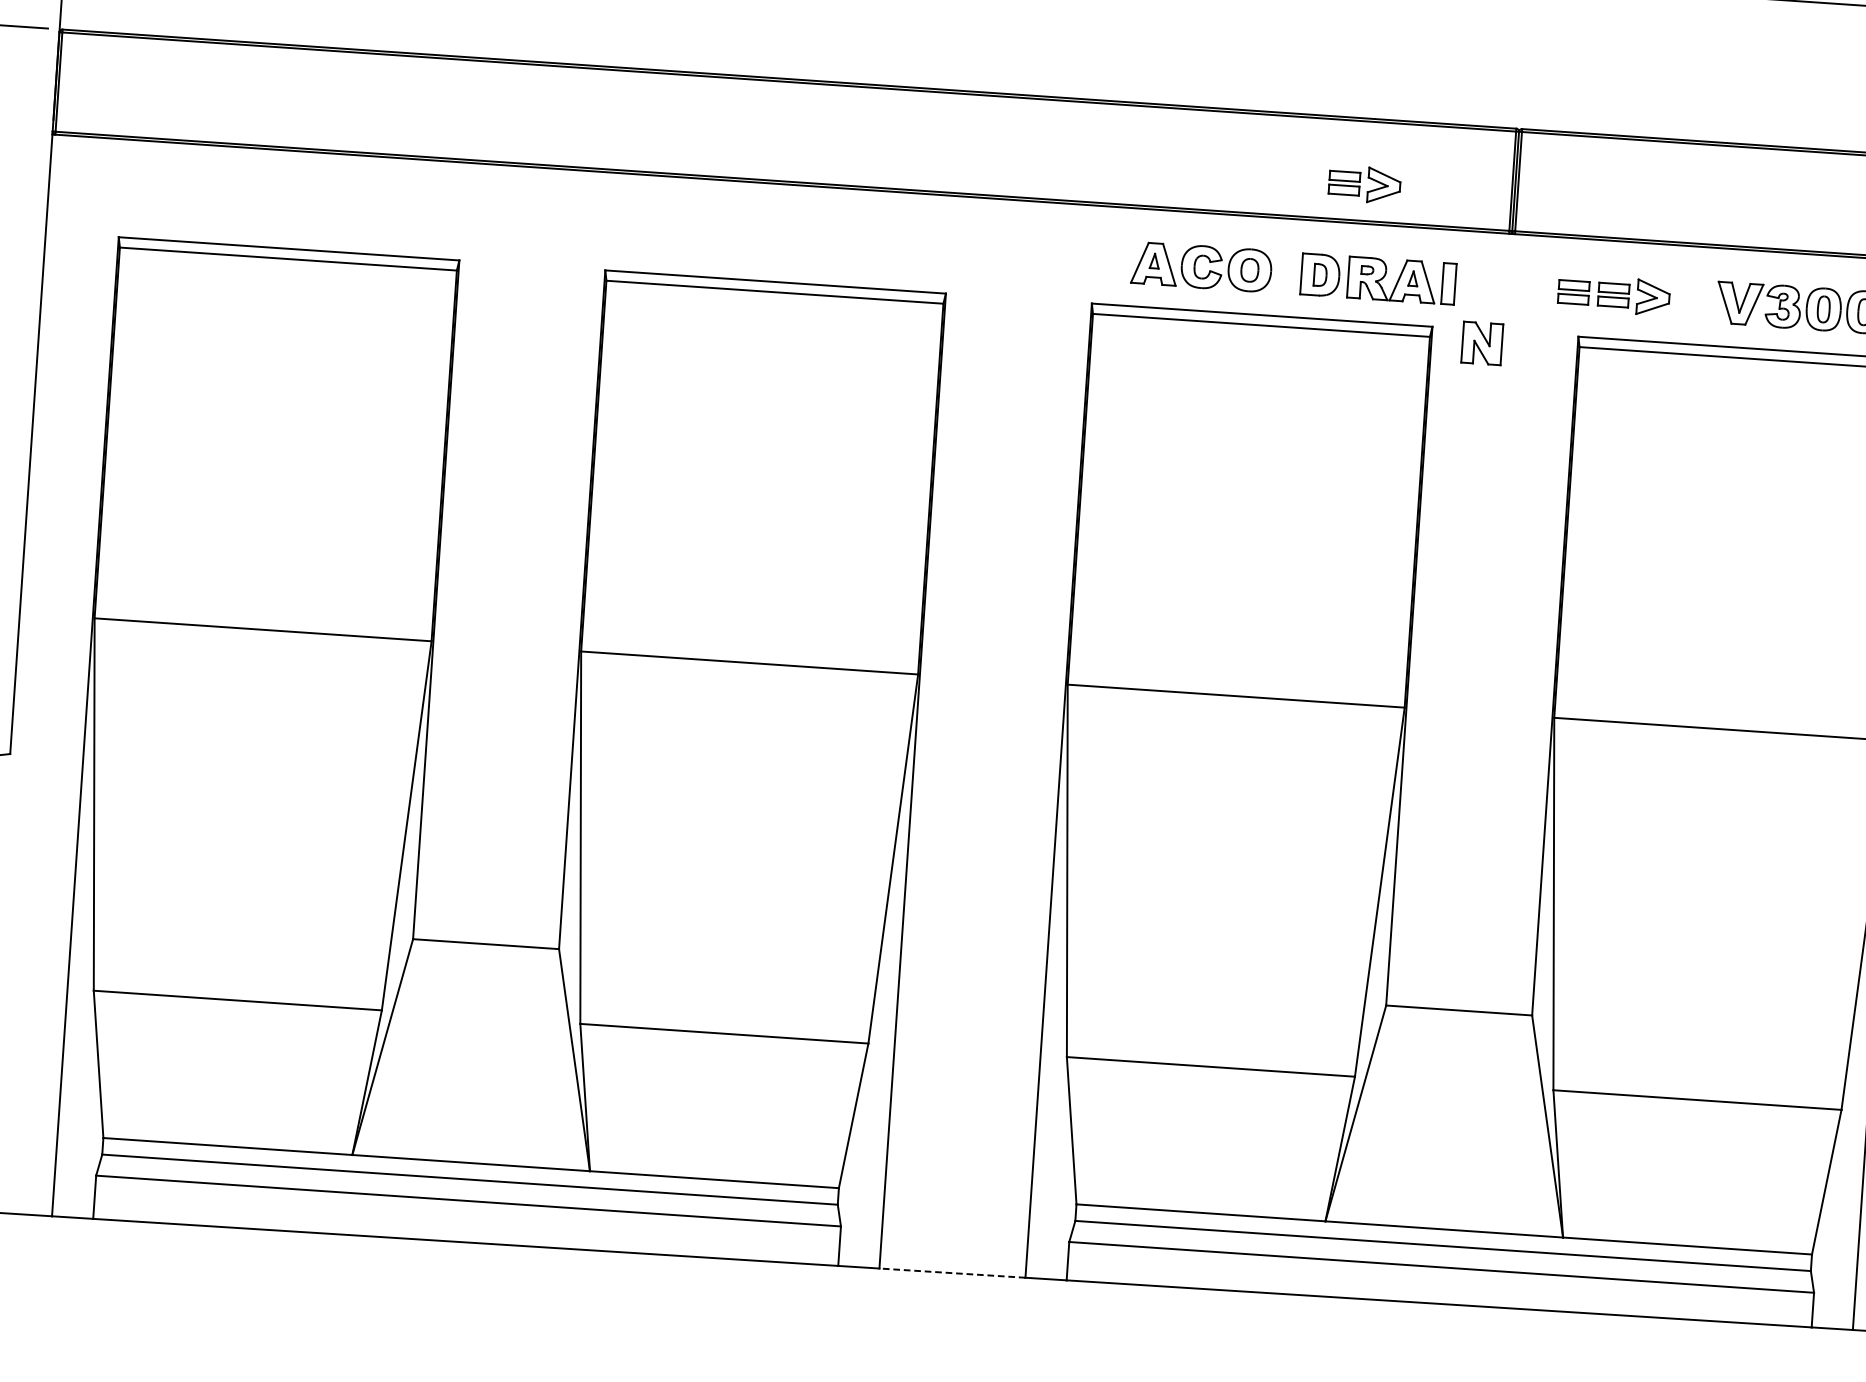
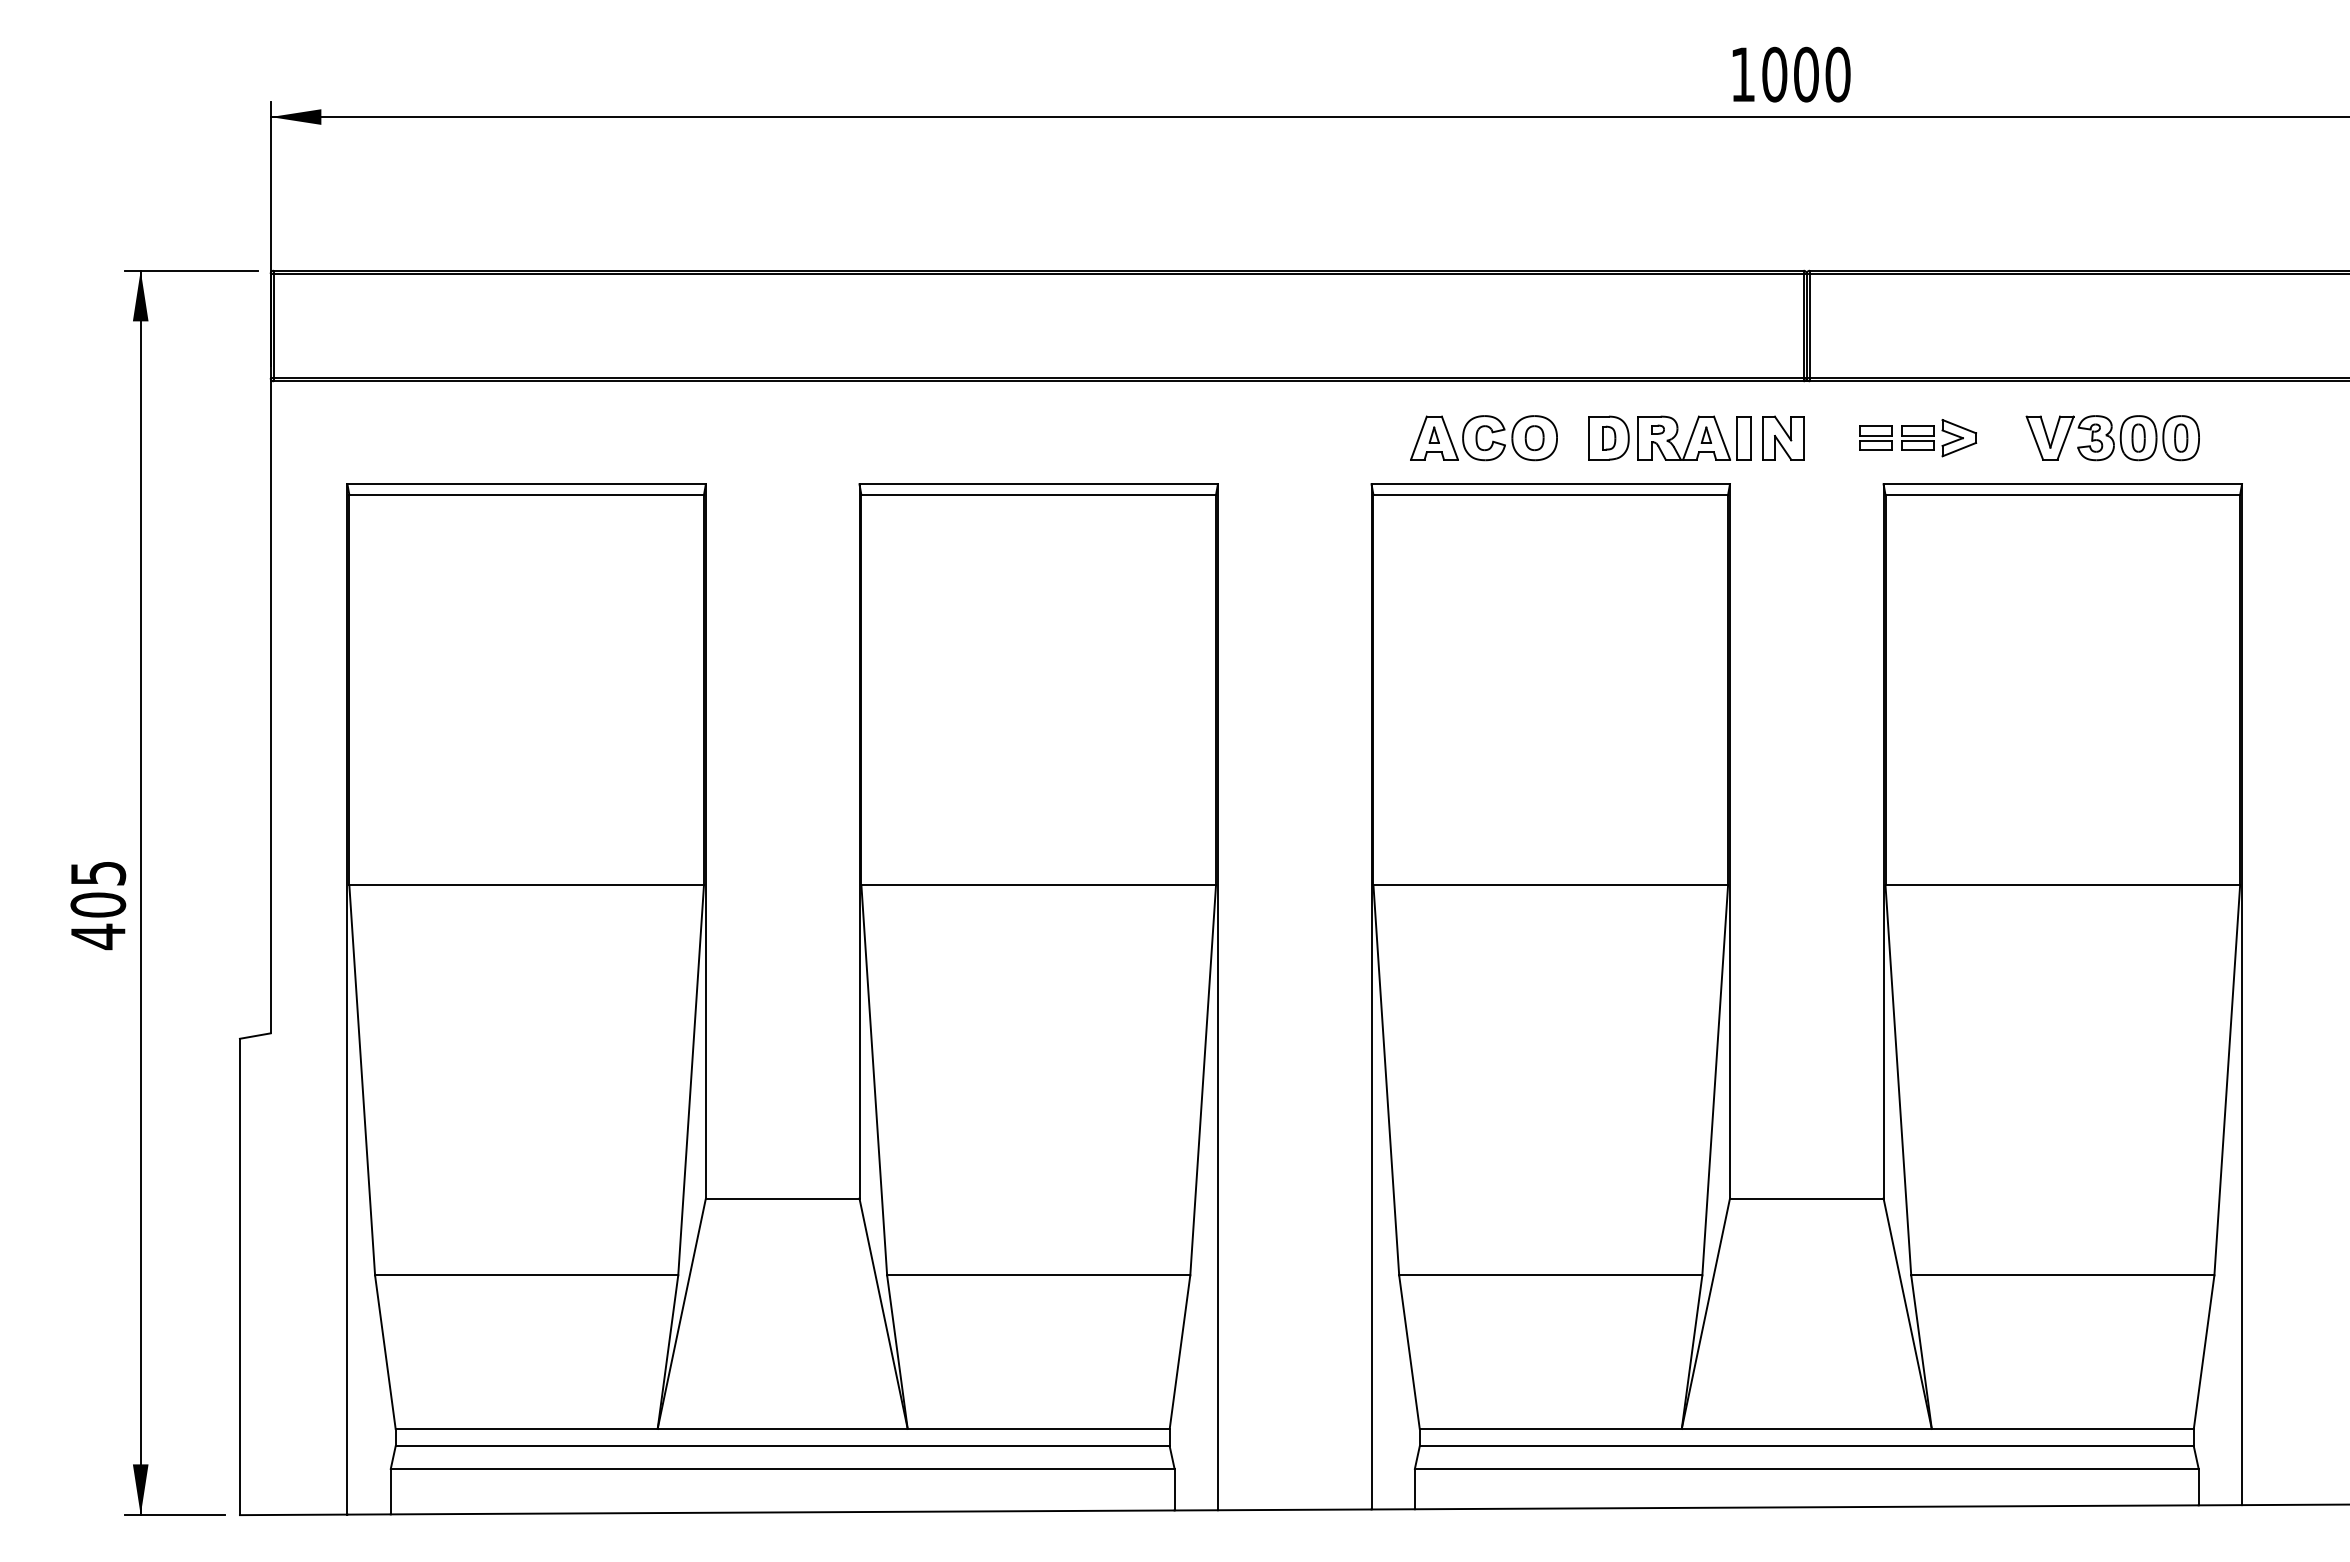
part: (1365, 185) -> (1649, 340), removed
part: (1482, 342) -> (1783, 437), moved
line: (952, 1272) -> (1294, 1509), dashed -> solid

